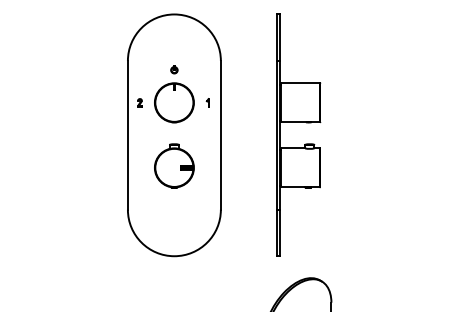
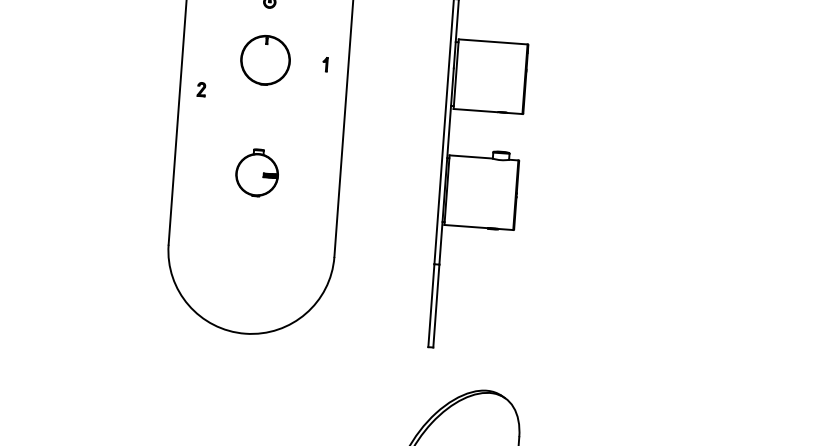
part: (139, 102) -> (200, 88), moved
part: (174, 102) -> (265, 59), size x0.7
part: (174, 165) -> (257, 171), size x0.6

